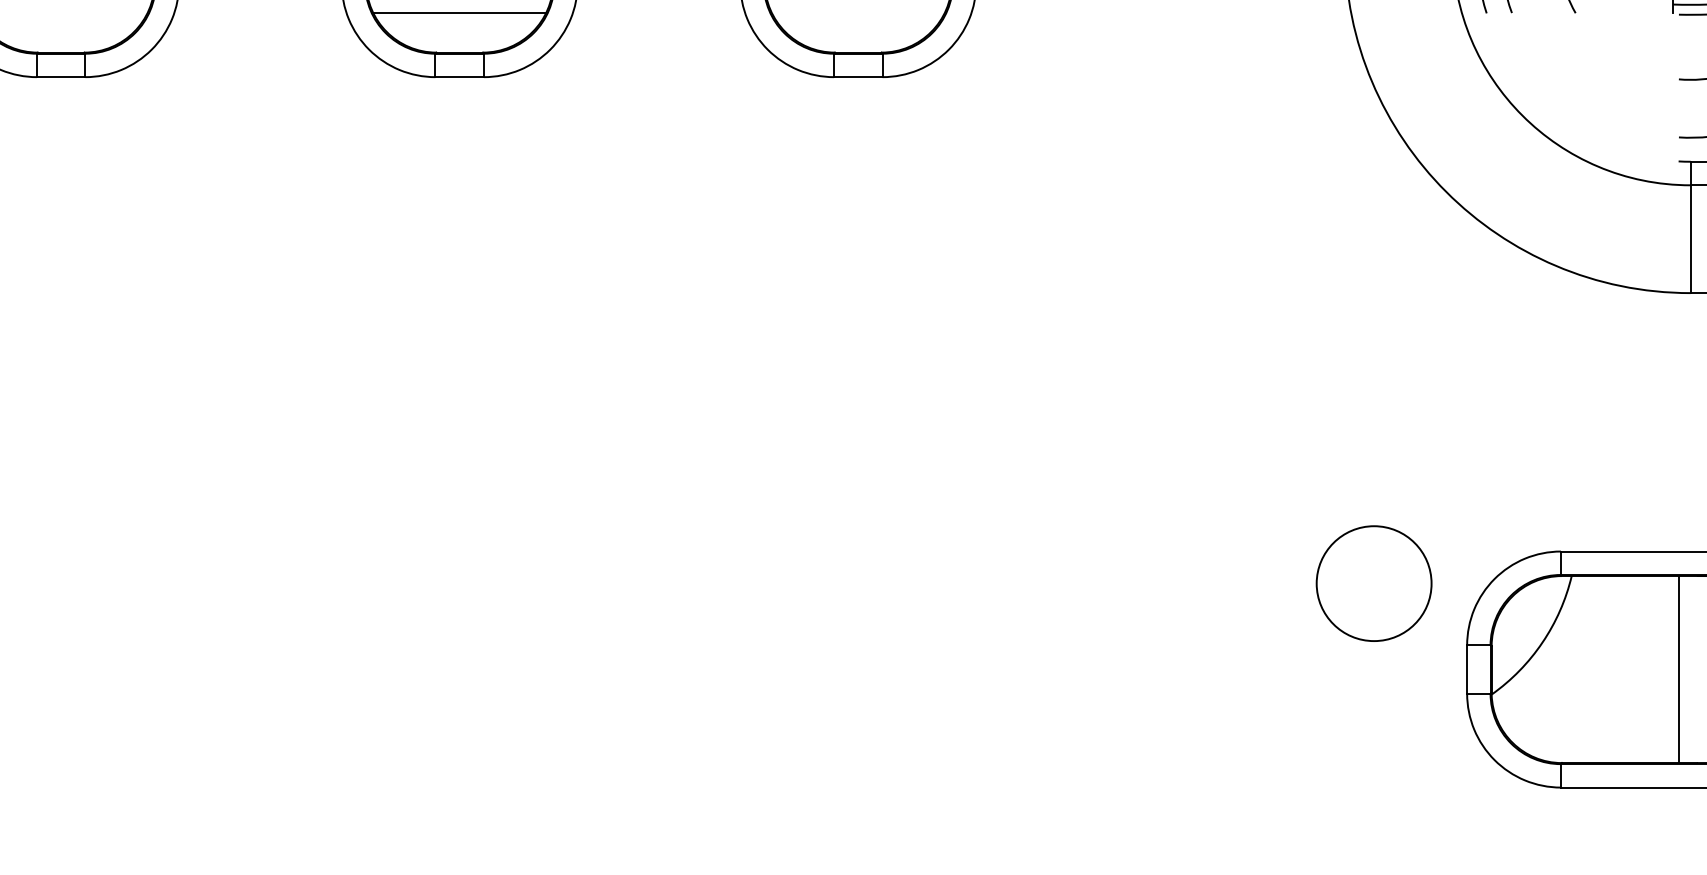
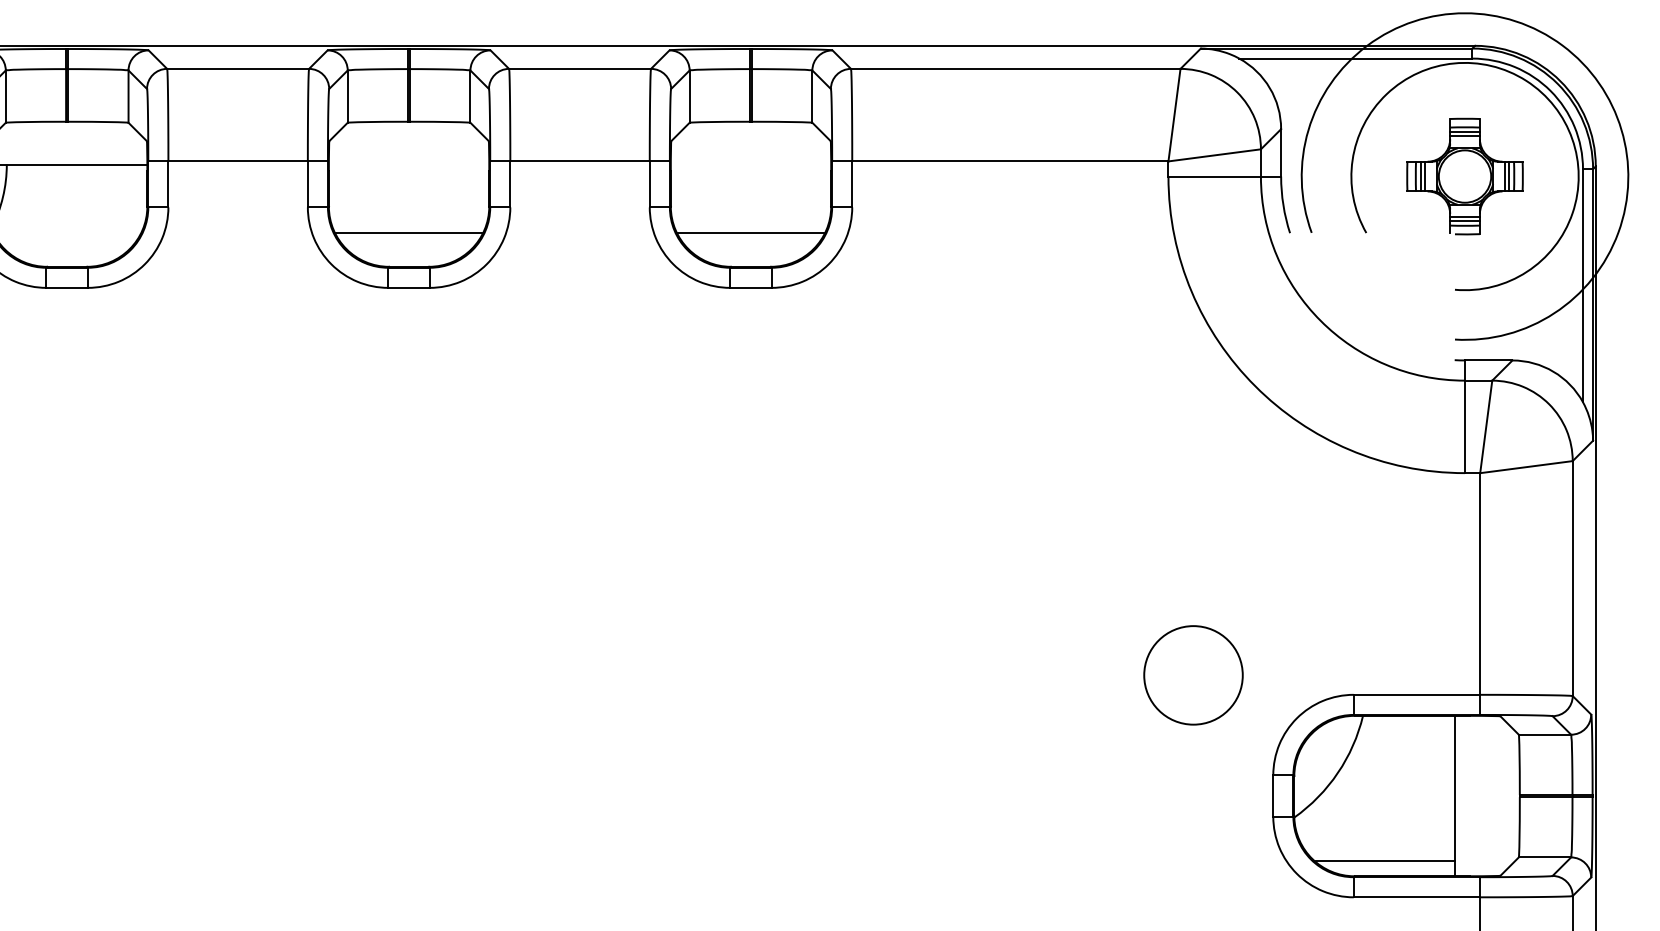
line: (857, 12) -> (750, 232), added
circle: (1374, 583) -> (1193, 675), moved
line: (1596, 745) -> (1384, 861), added

